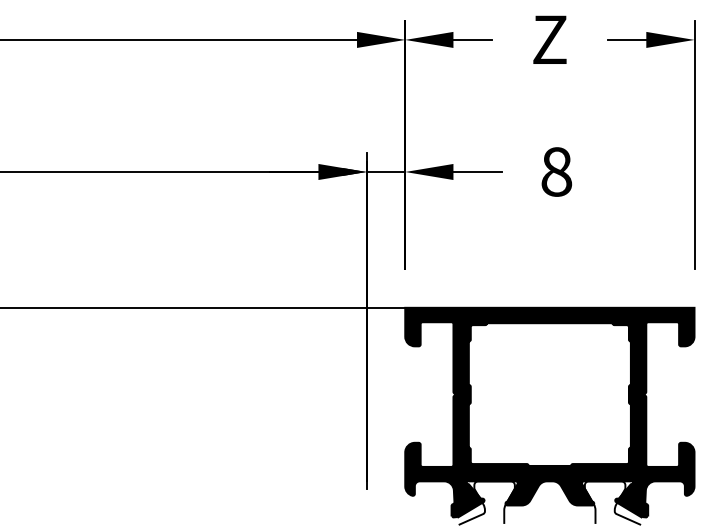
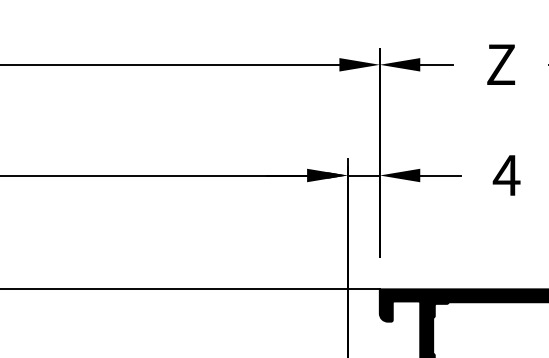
text: (556, 171) -> (506, 175), 8 -> 4

